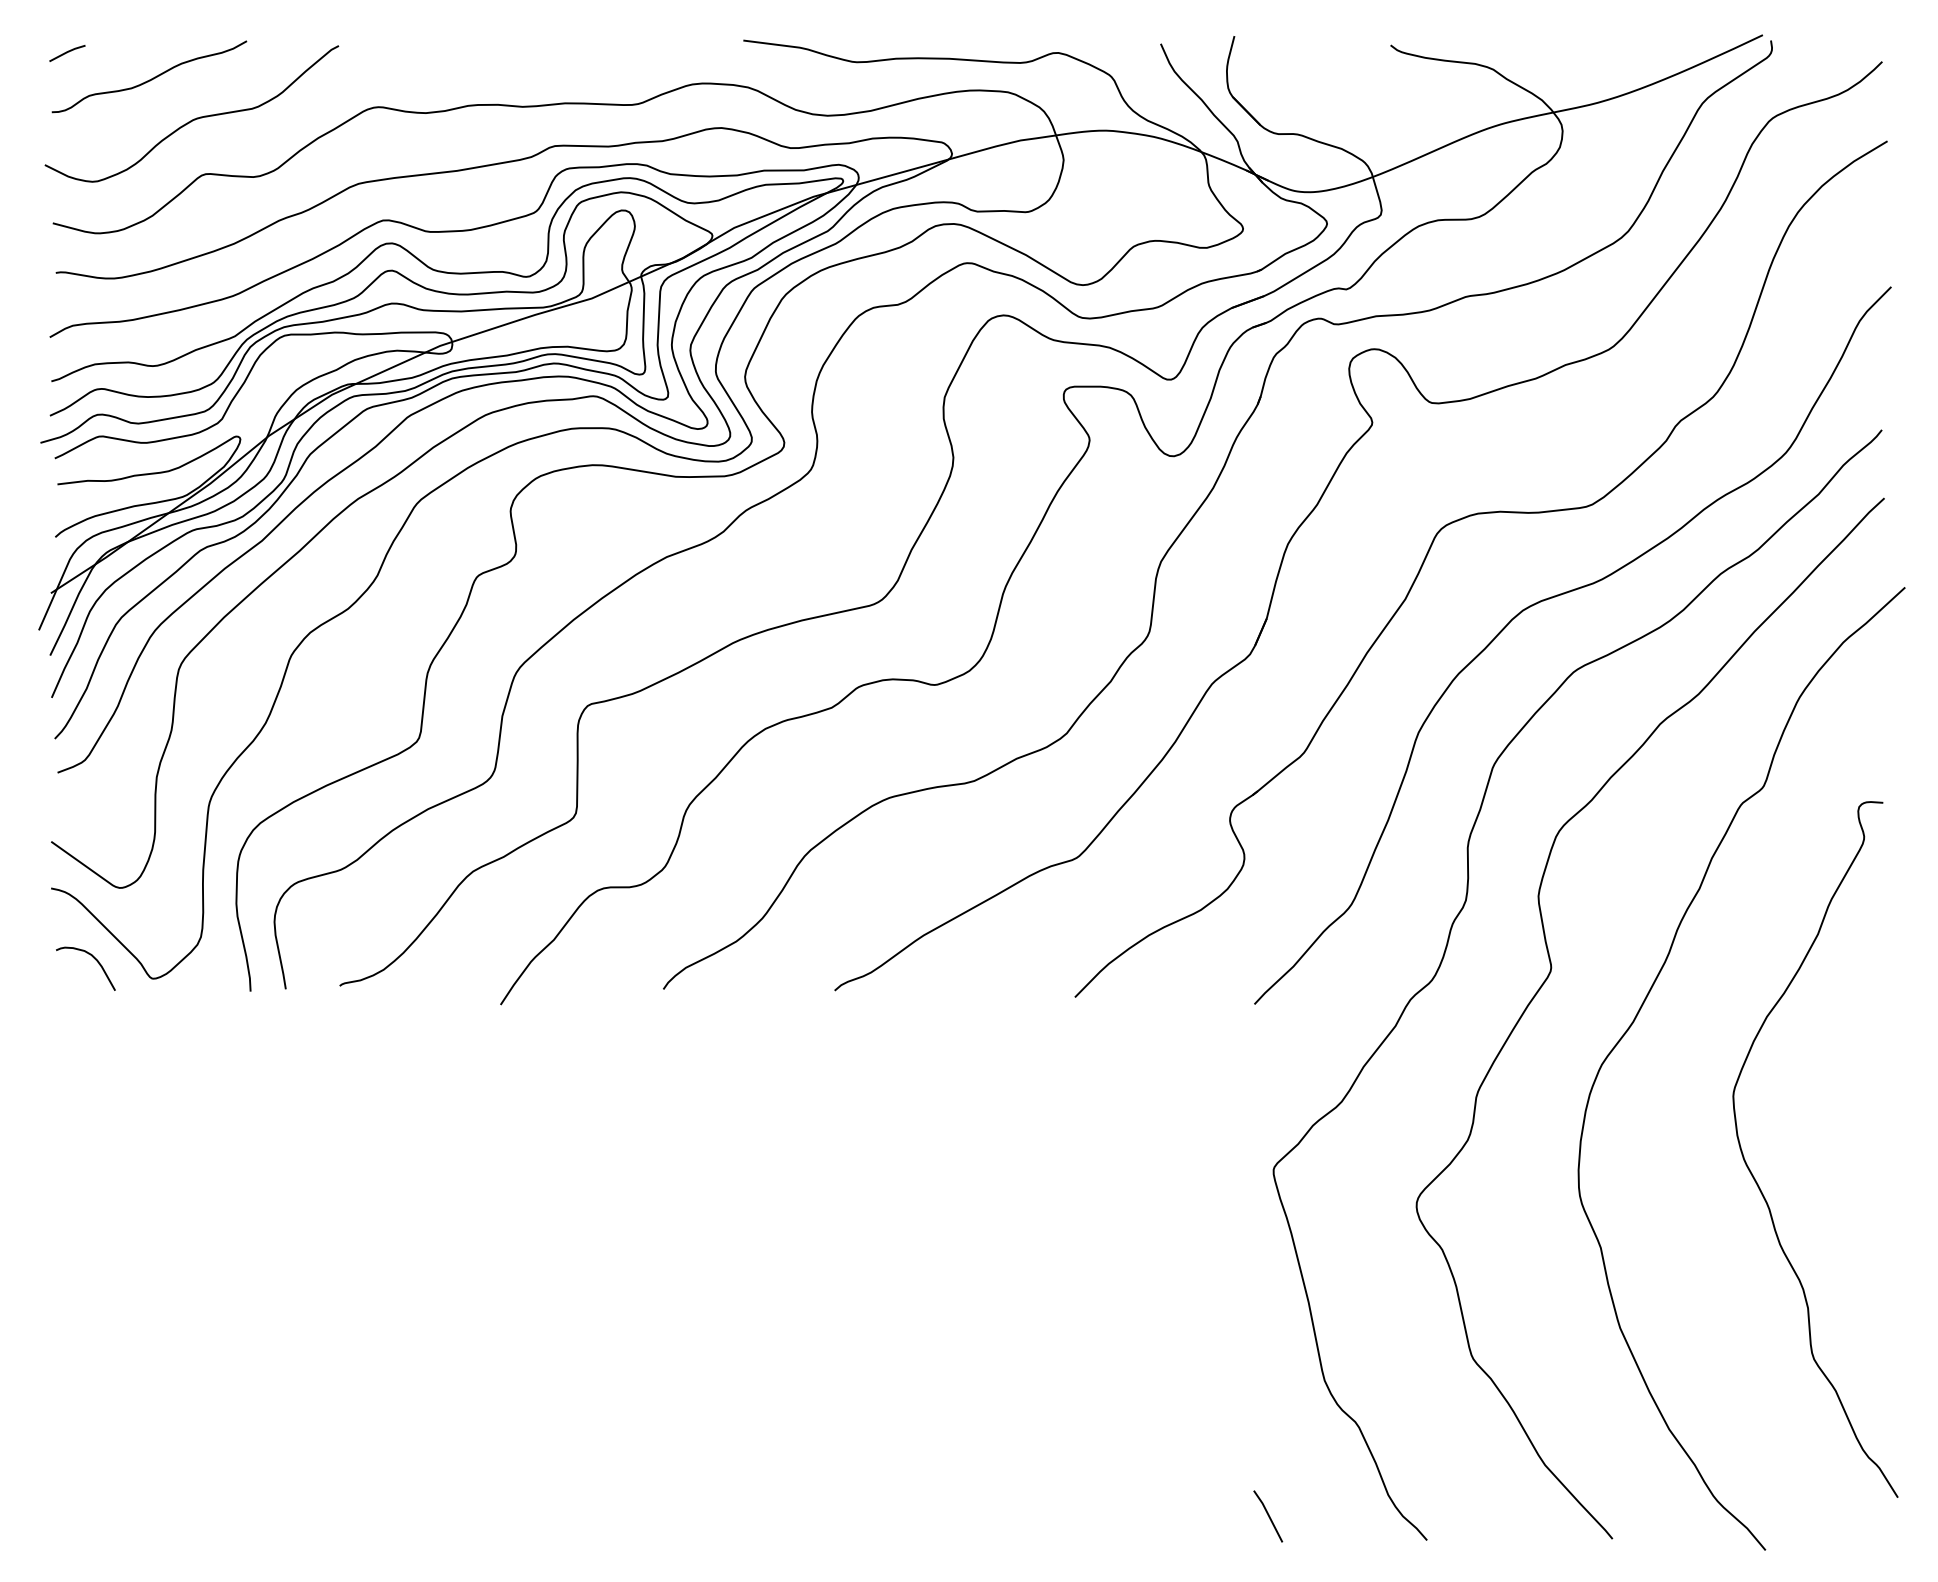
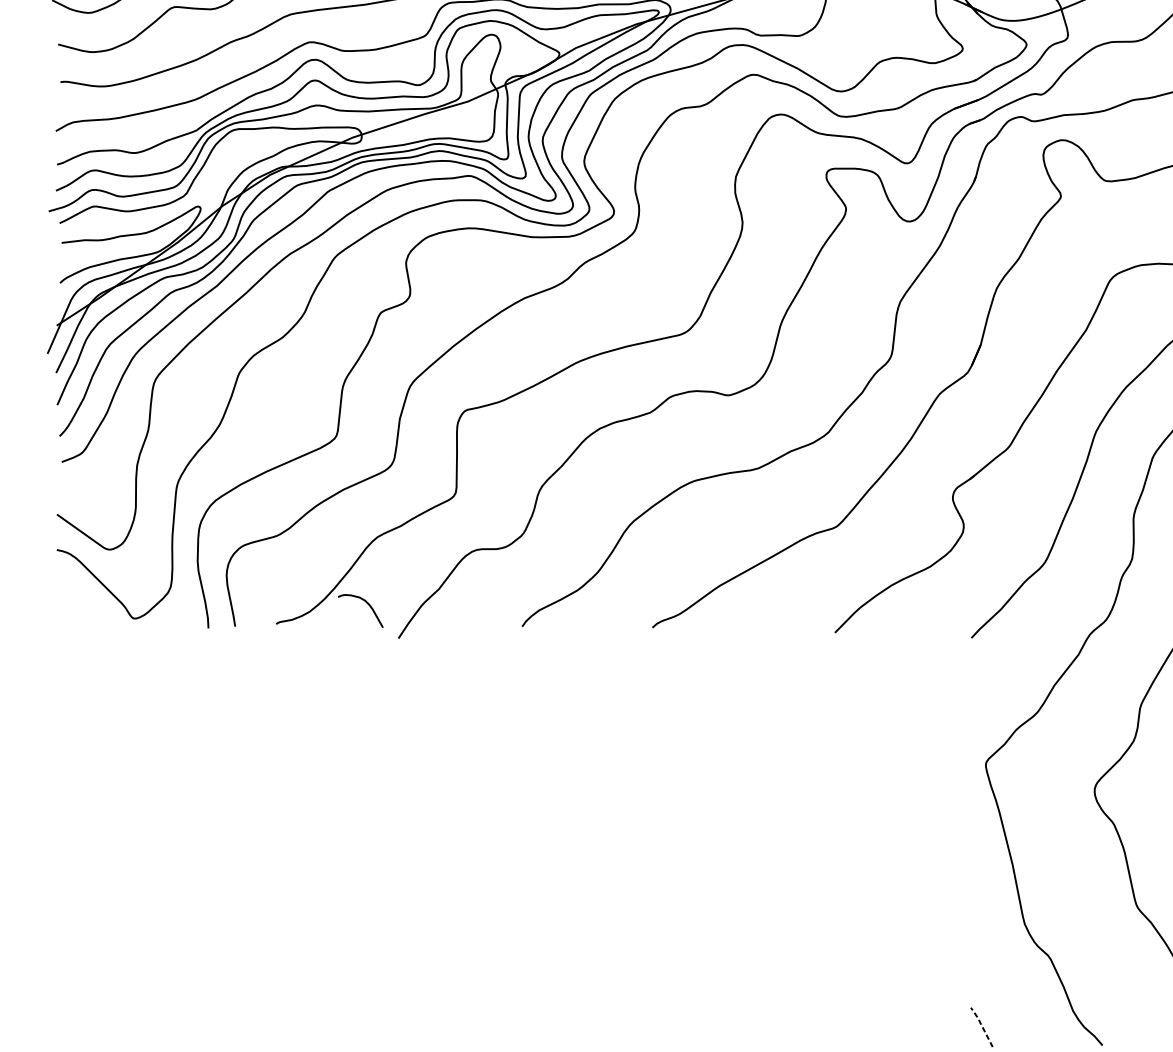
curve: (94, 959) -> (367, 604), moved
line: (1268, 1514) -> (982, 1025), solid -> dashed

